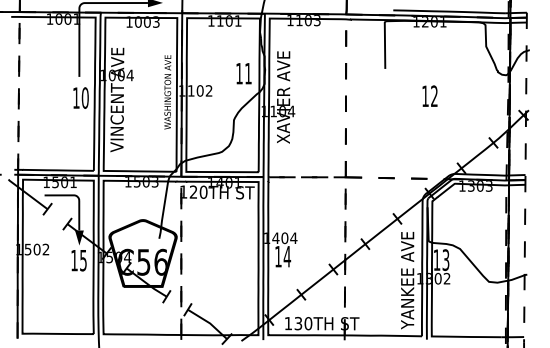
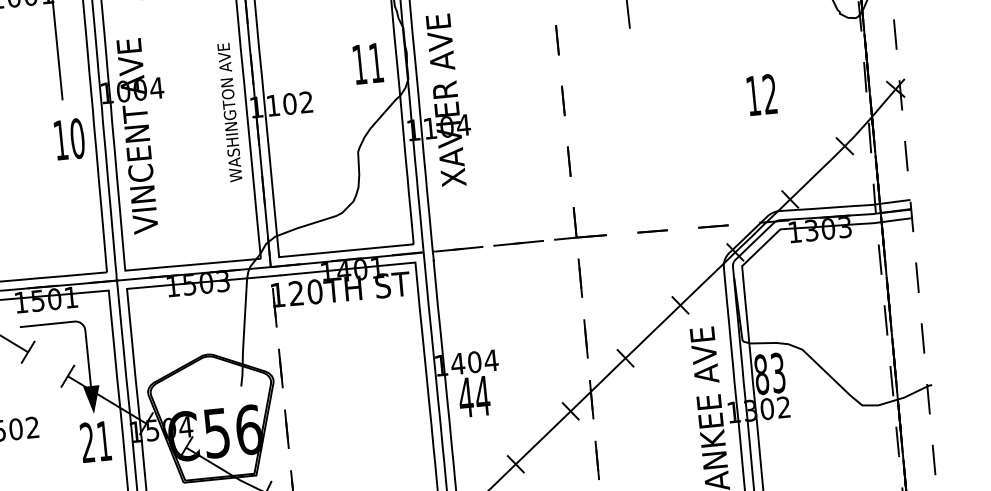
text: (429, 95) -> (760, 93), moved
text: (278, 256) -> (466, 397), 14 -> 44
text: (436, 259) -> (760, 373), 13 -> 83
text: (78, 260) -> (95, 441), 15 -> 21

